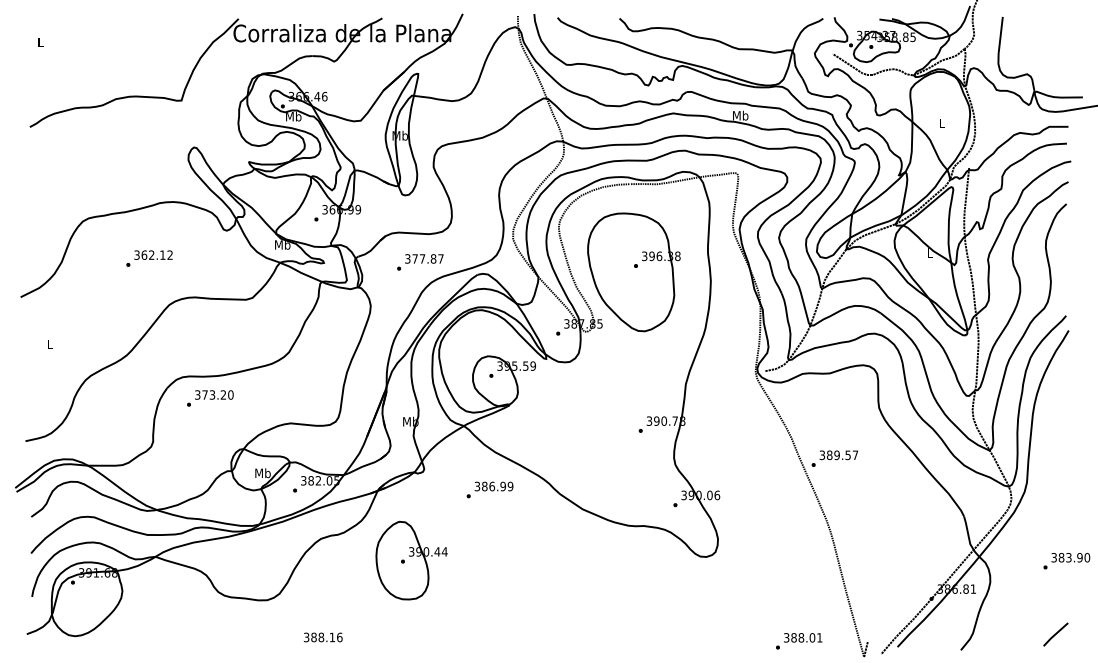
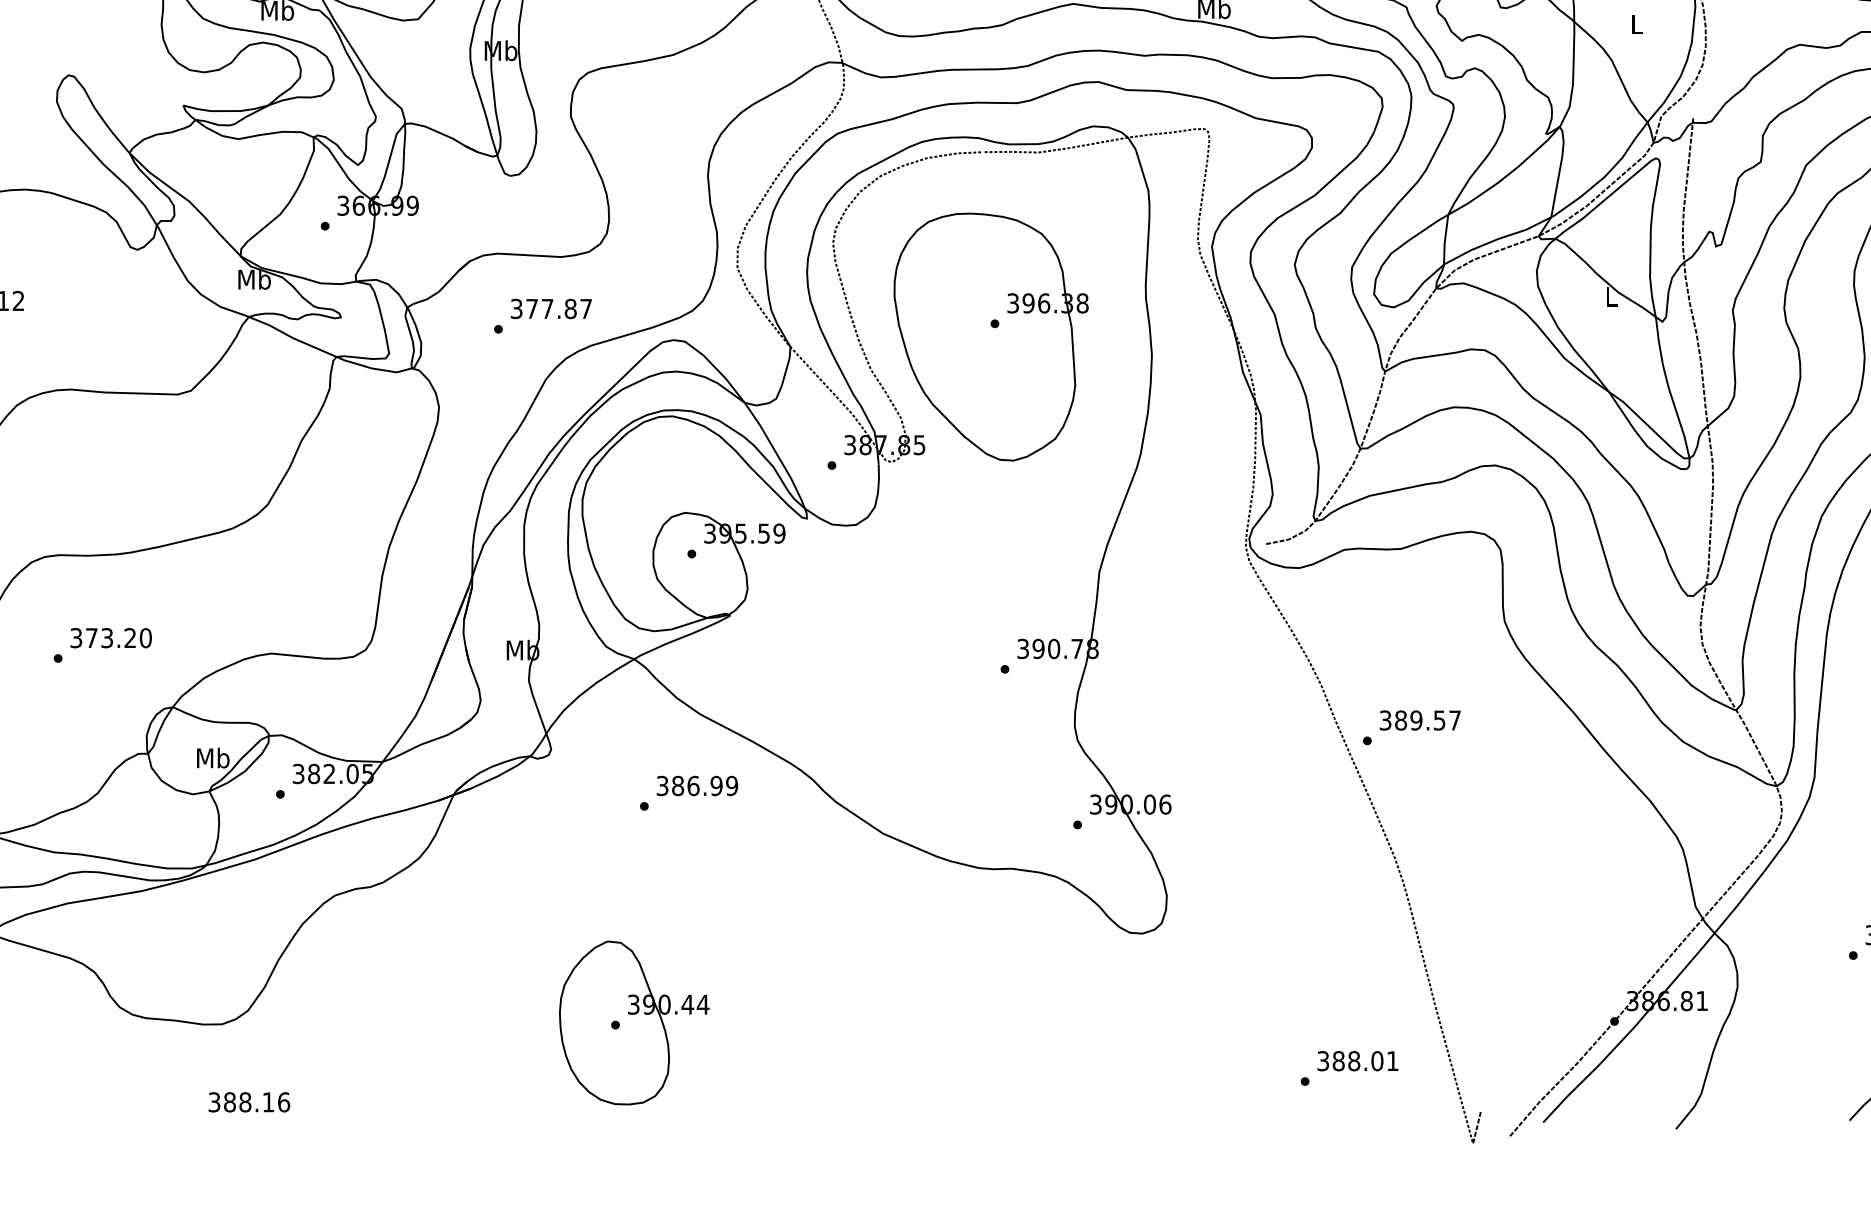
text: (210, 398) -> (103, 645), moved
part: (411, 560) -> (633, 1022), moved
text: (322, 637) -> (247, 1102), moved
text: (799, 641) -> (1350, 1068), moved

